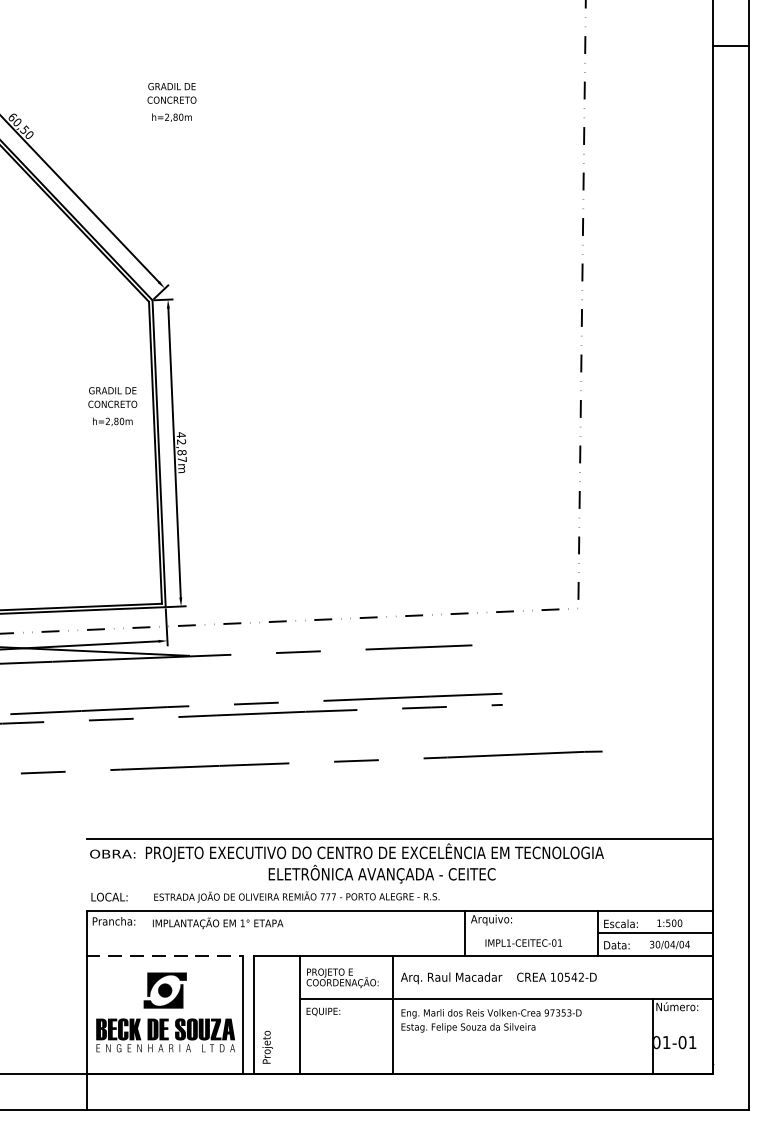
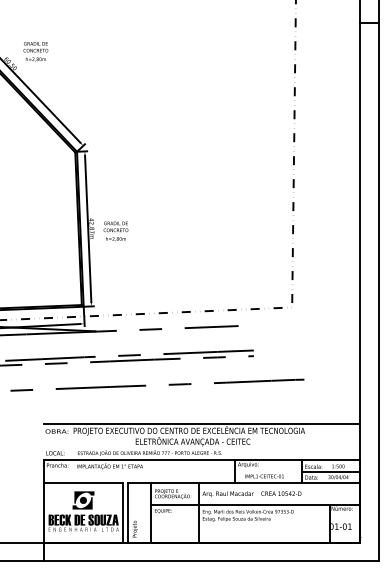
text: (171, 101) -> (35, 51), moved
text: (111, 404) -> (115, 230), moved
line: (165, 955) -> (83, 482), dashed -> solid

